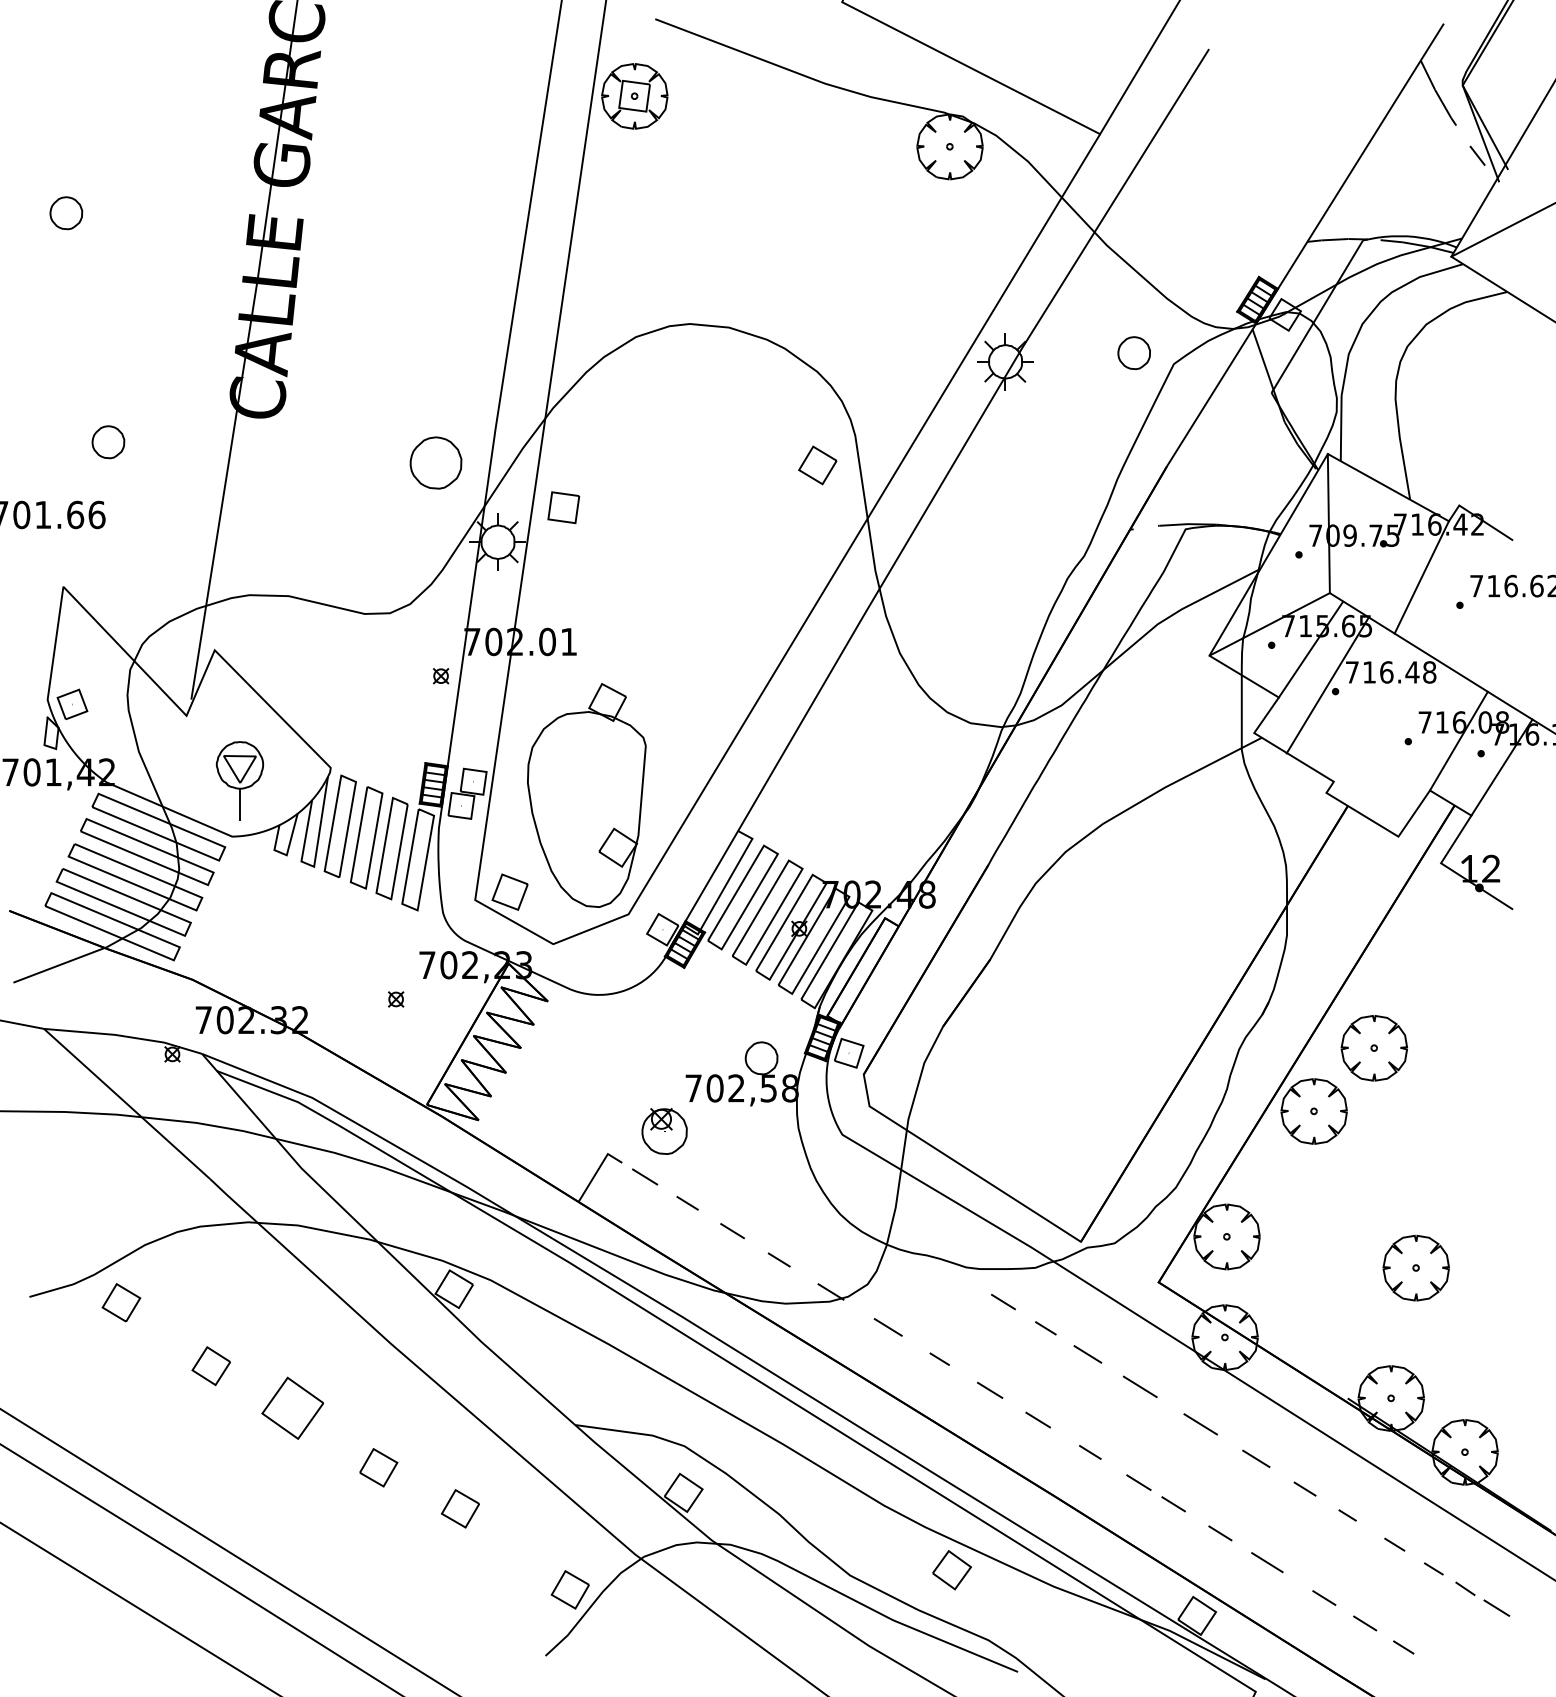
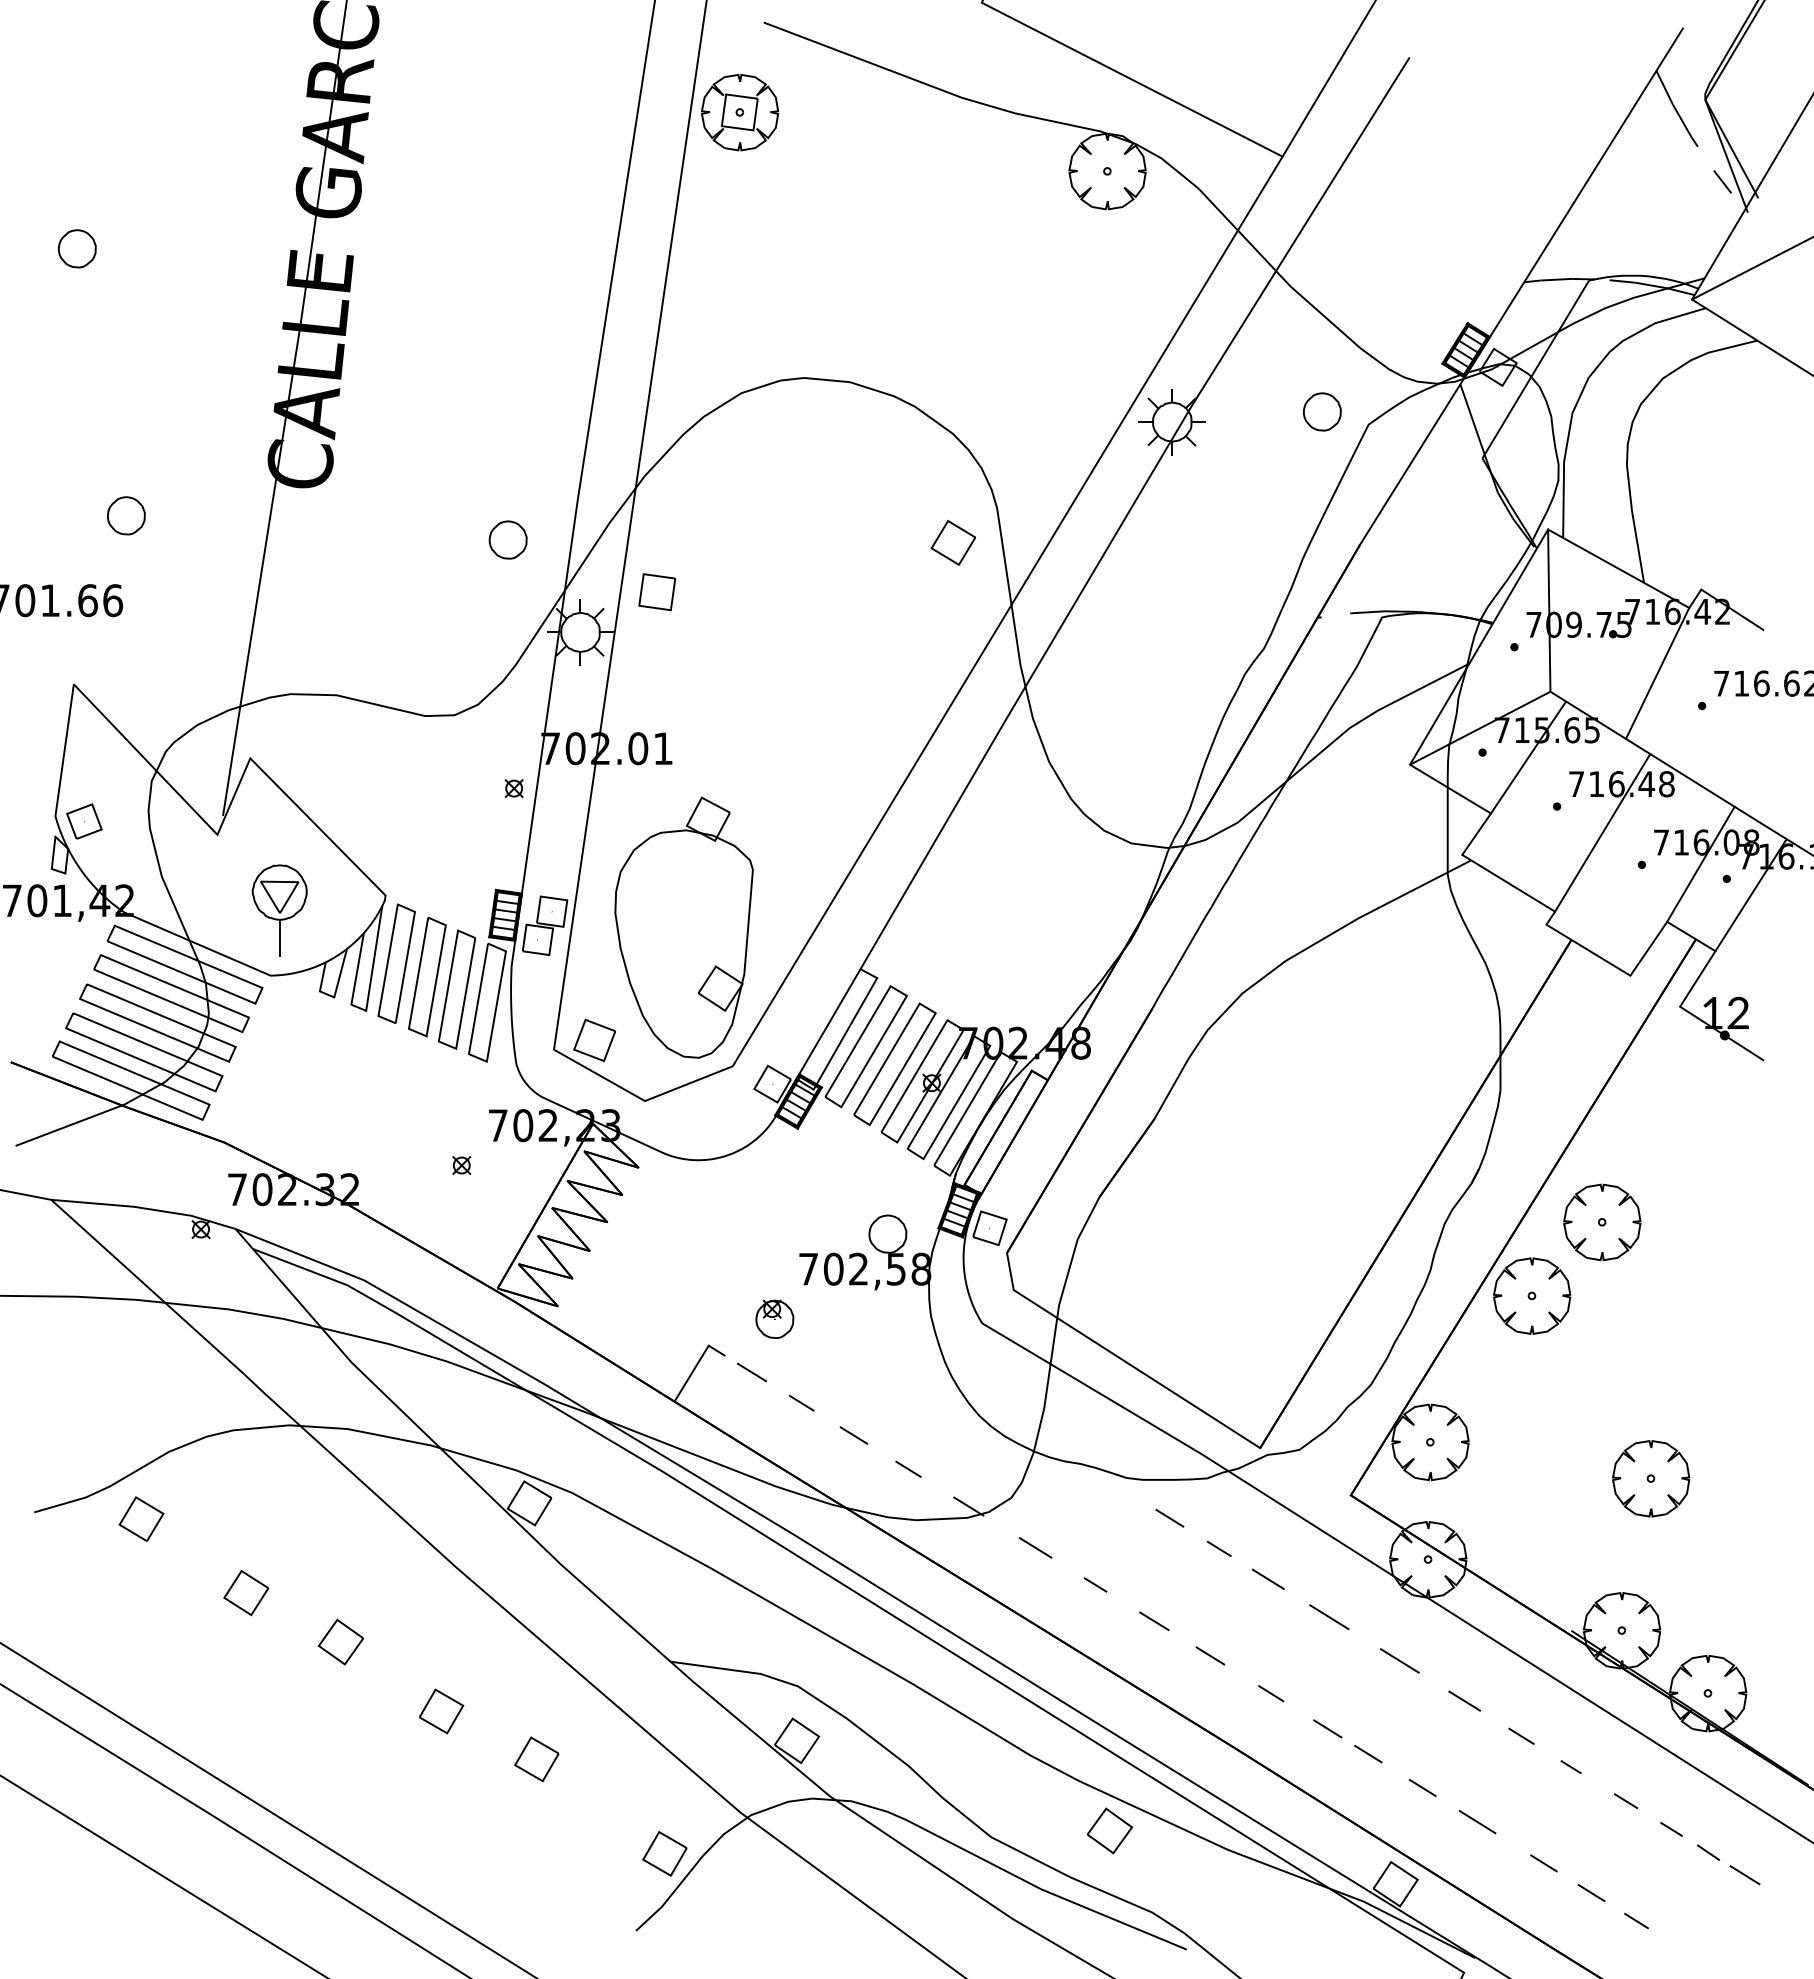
part: (435, 462) -> (507, 539), size x0.62
line: (1327, 685) -> (1602, 832), moved
part: (664, 1130) -> (774, 1318), size x0.71
part: (292, 1407) -> (340, 1641), size x0.62

